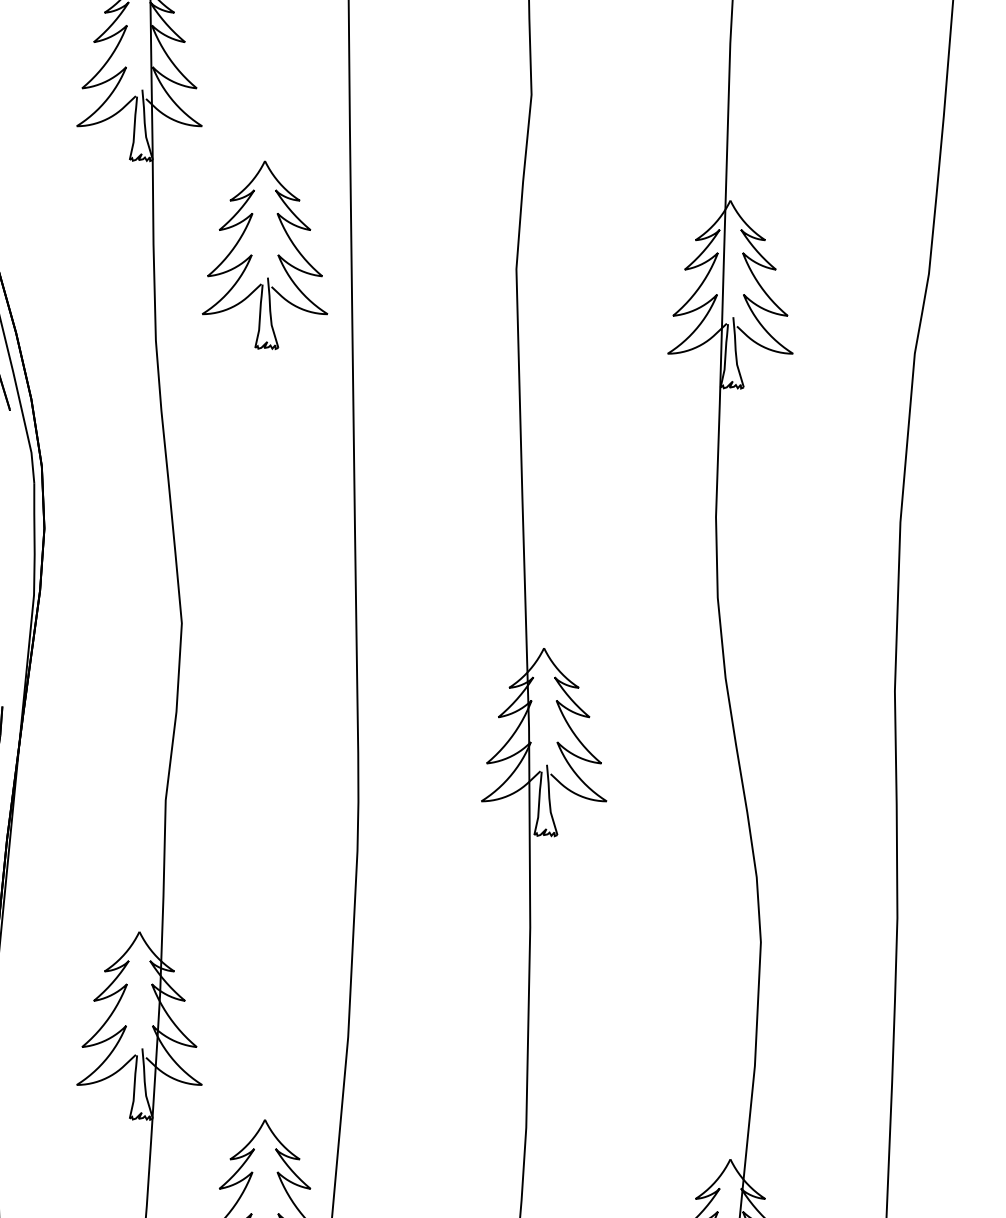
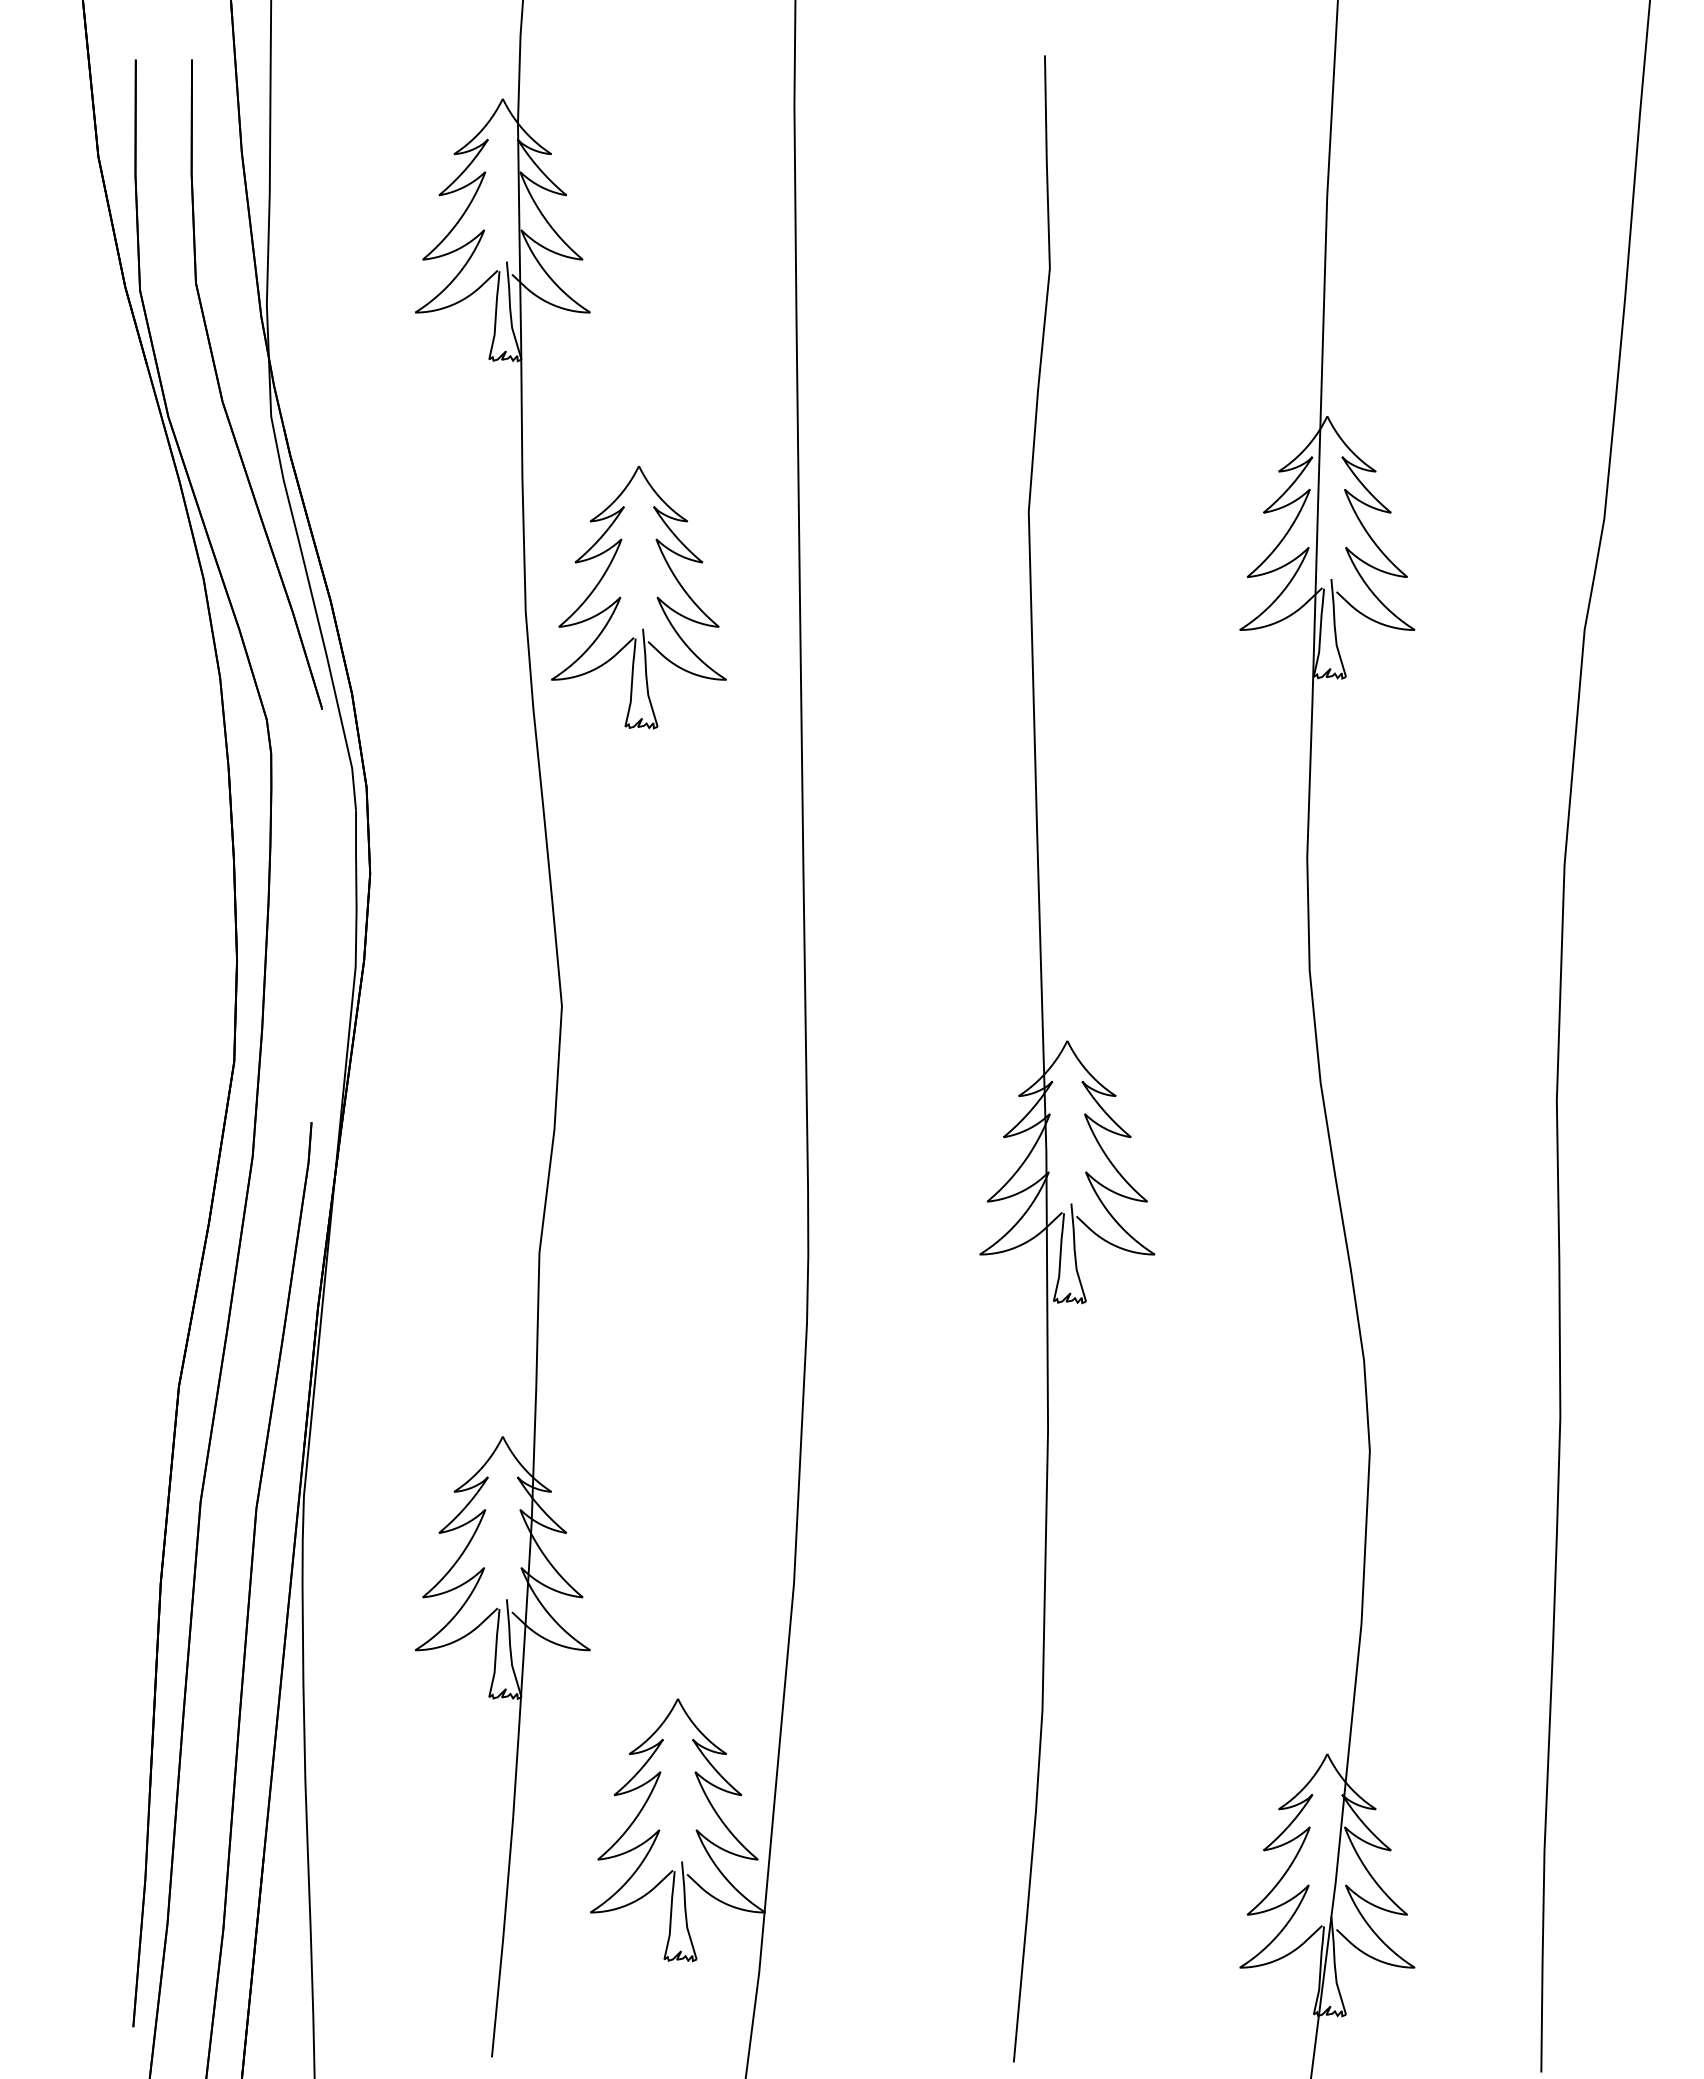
part: (252, 255) -> (621, 597), moved

